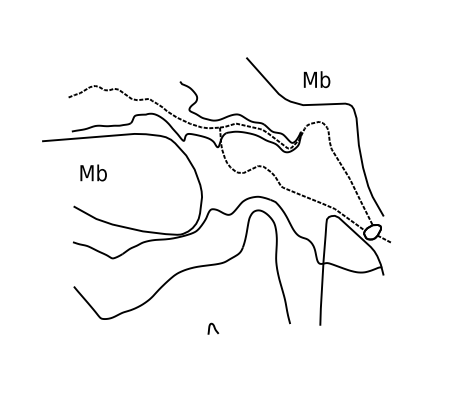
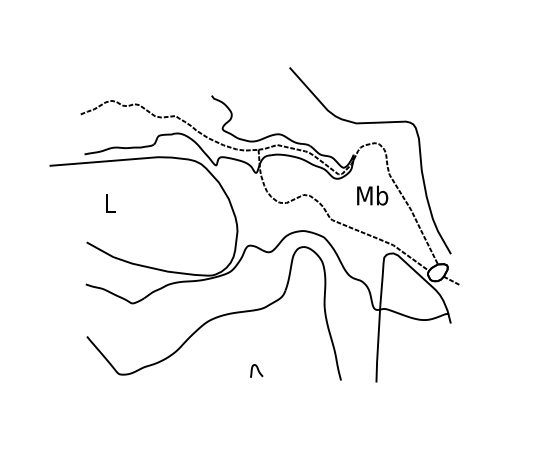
text: (316, 79) -> (371, 195), moved
text: (93, 172) -> (109, 202), Mb -> L
curve: (213, 327) -> (256, 369), moved

